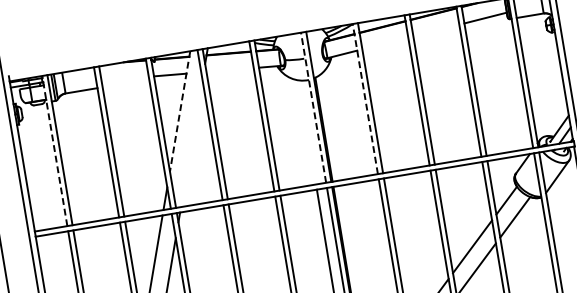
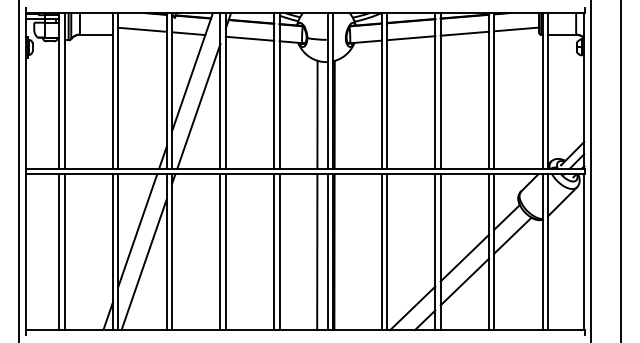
line: (435, 30) -> (464, 33), added
line: (385, 43) -> (411, 38), added
line: (229, 69) -> (249, 38), added
line: (125, 78) -> (142, 29), added
line: (365, 98) -> (381, 90), dashed -> solid
line: (313, 107) -> (327, 90), dashed -> solid
line: (180, 111) -> (192, 72), dashed -> solid
line: (307, 132) -> (317, 114), added
line: (191, 142) -> (198, 105), added
line: (54, 150) -> (59, 90), dashed -> solid

